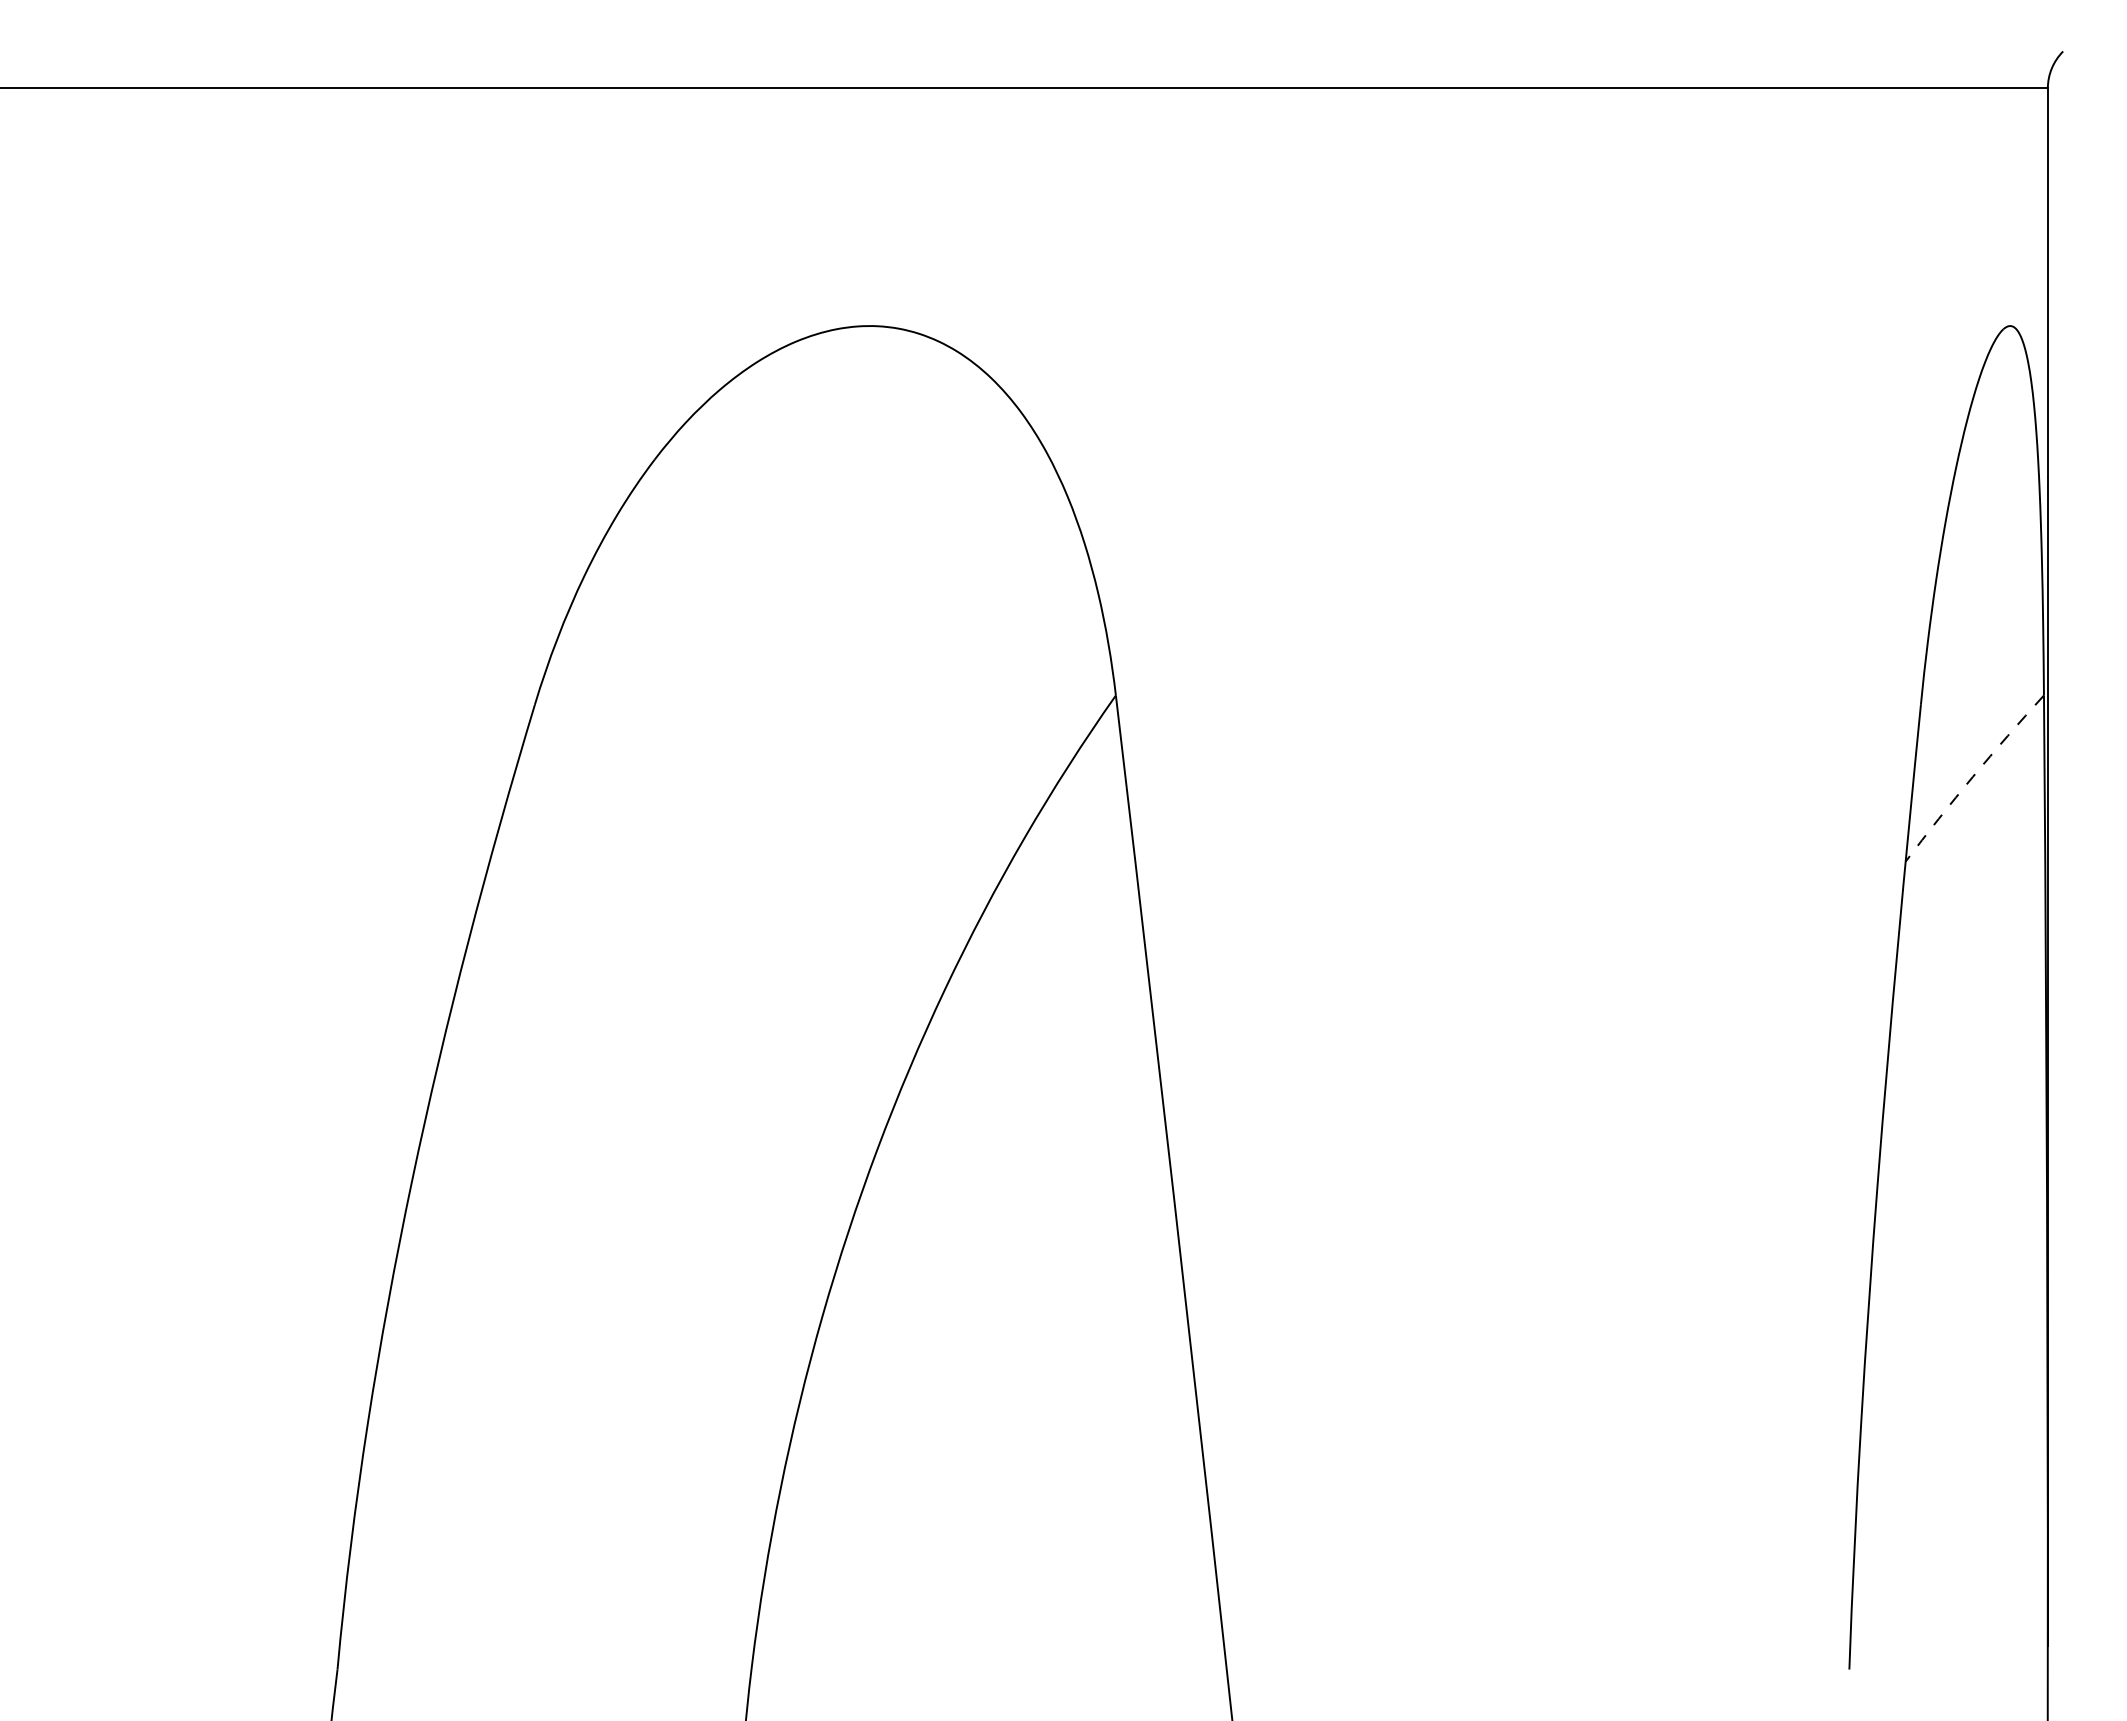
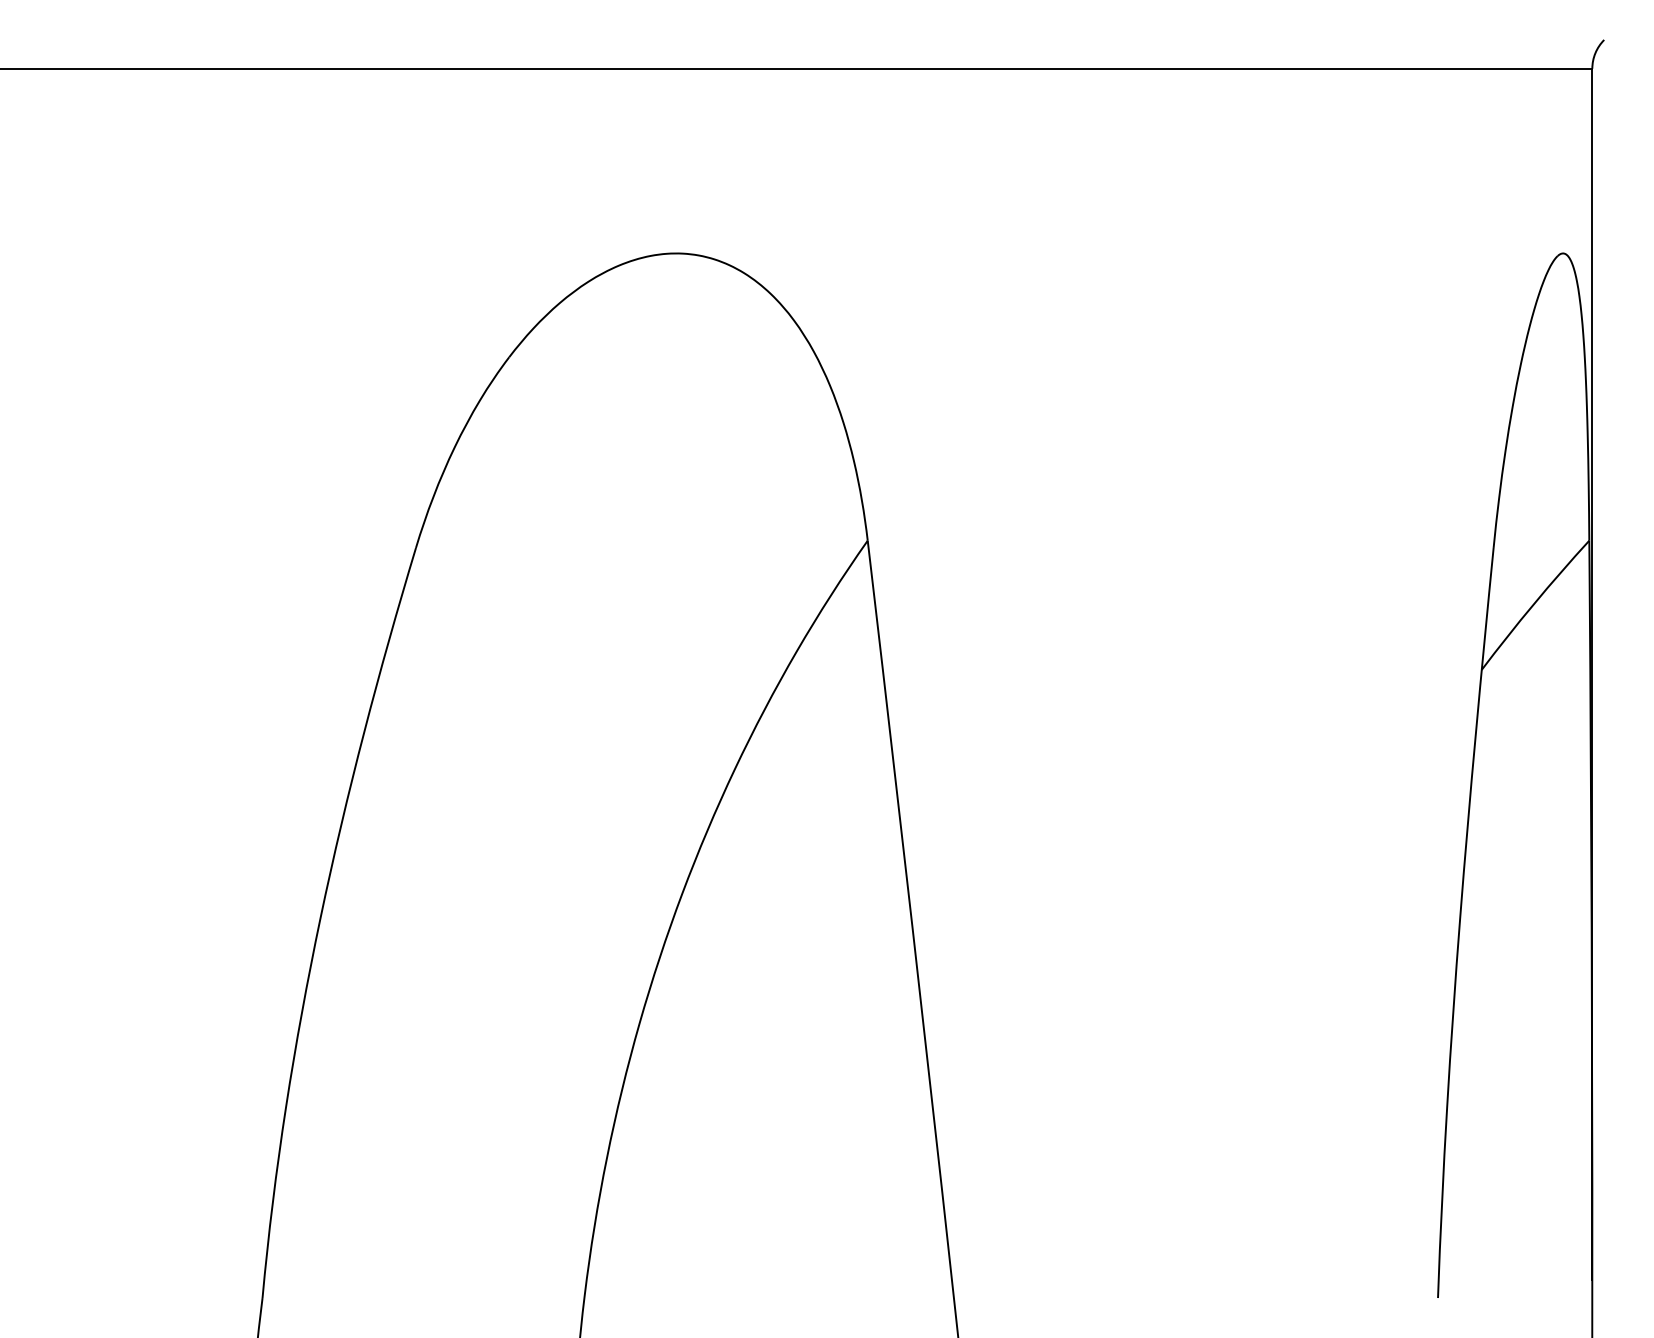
arc: (1972, 776) -> (1533, 603), dashed -> solid

